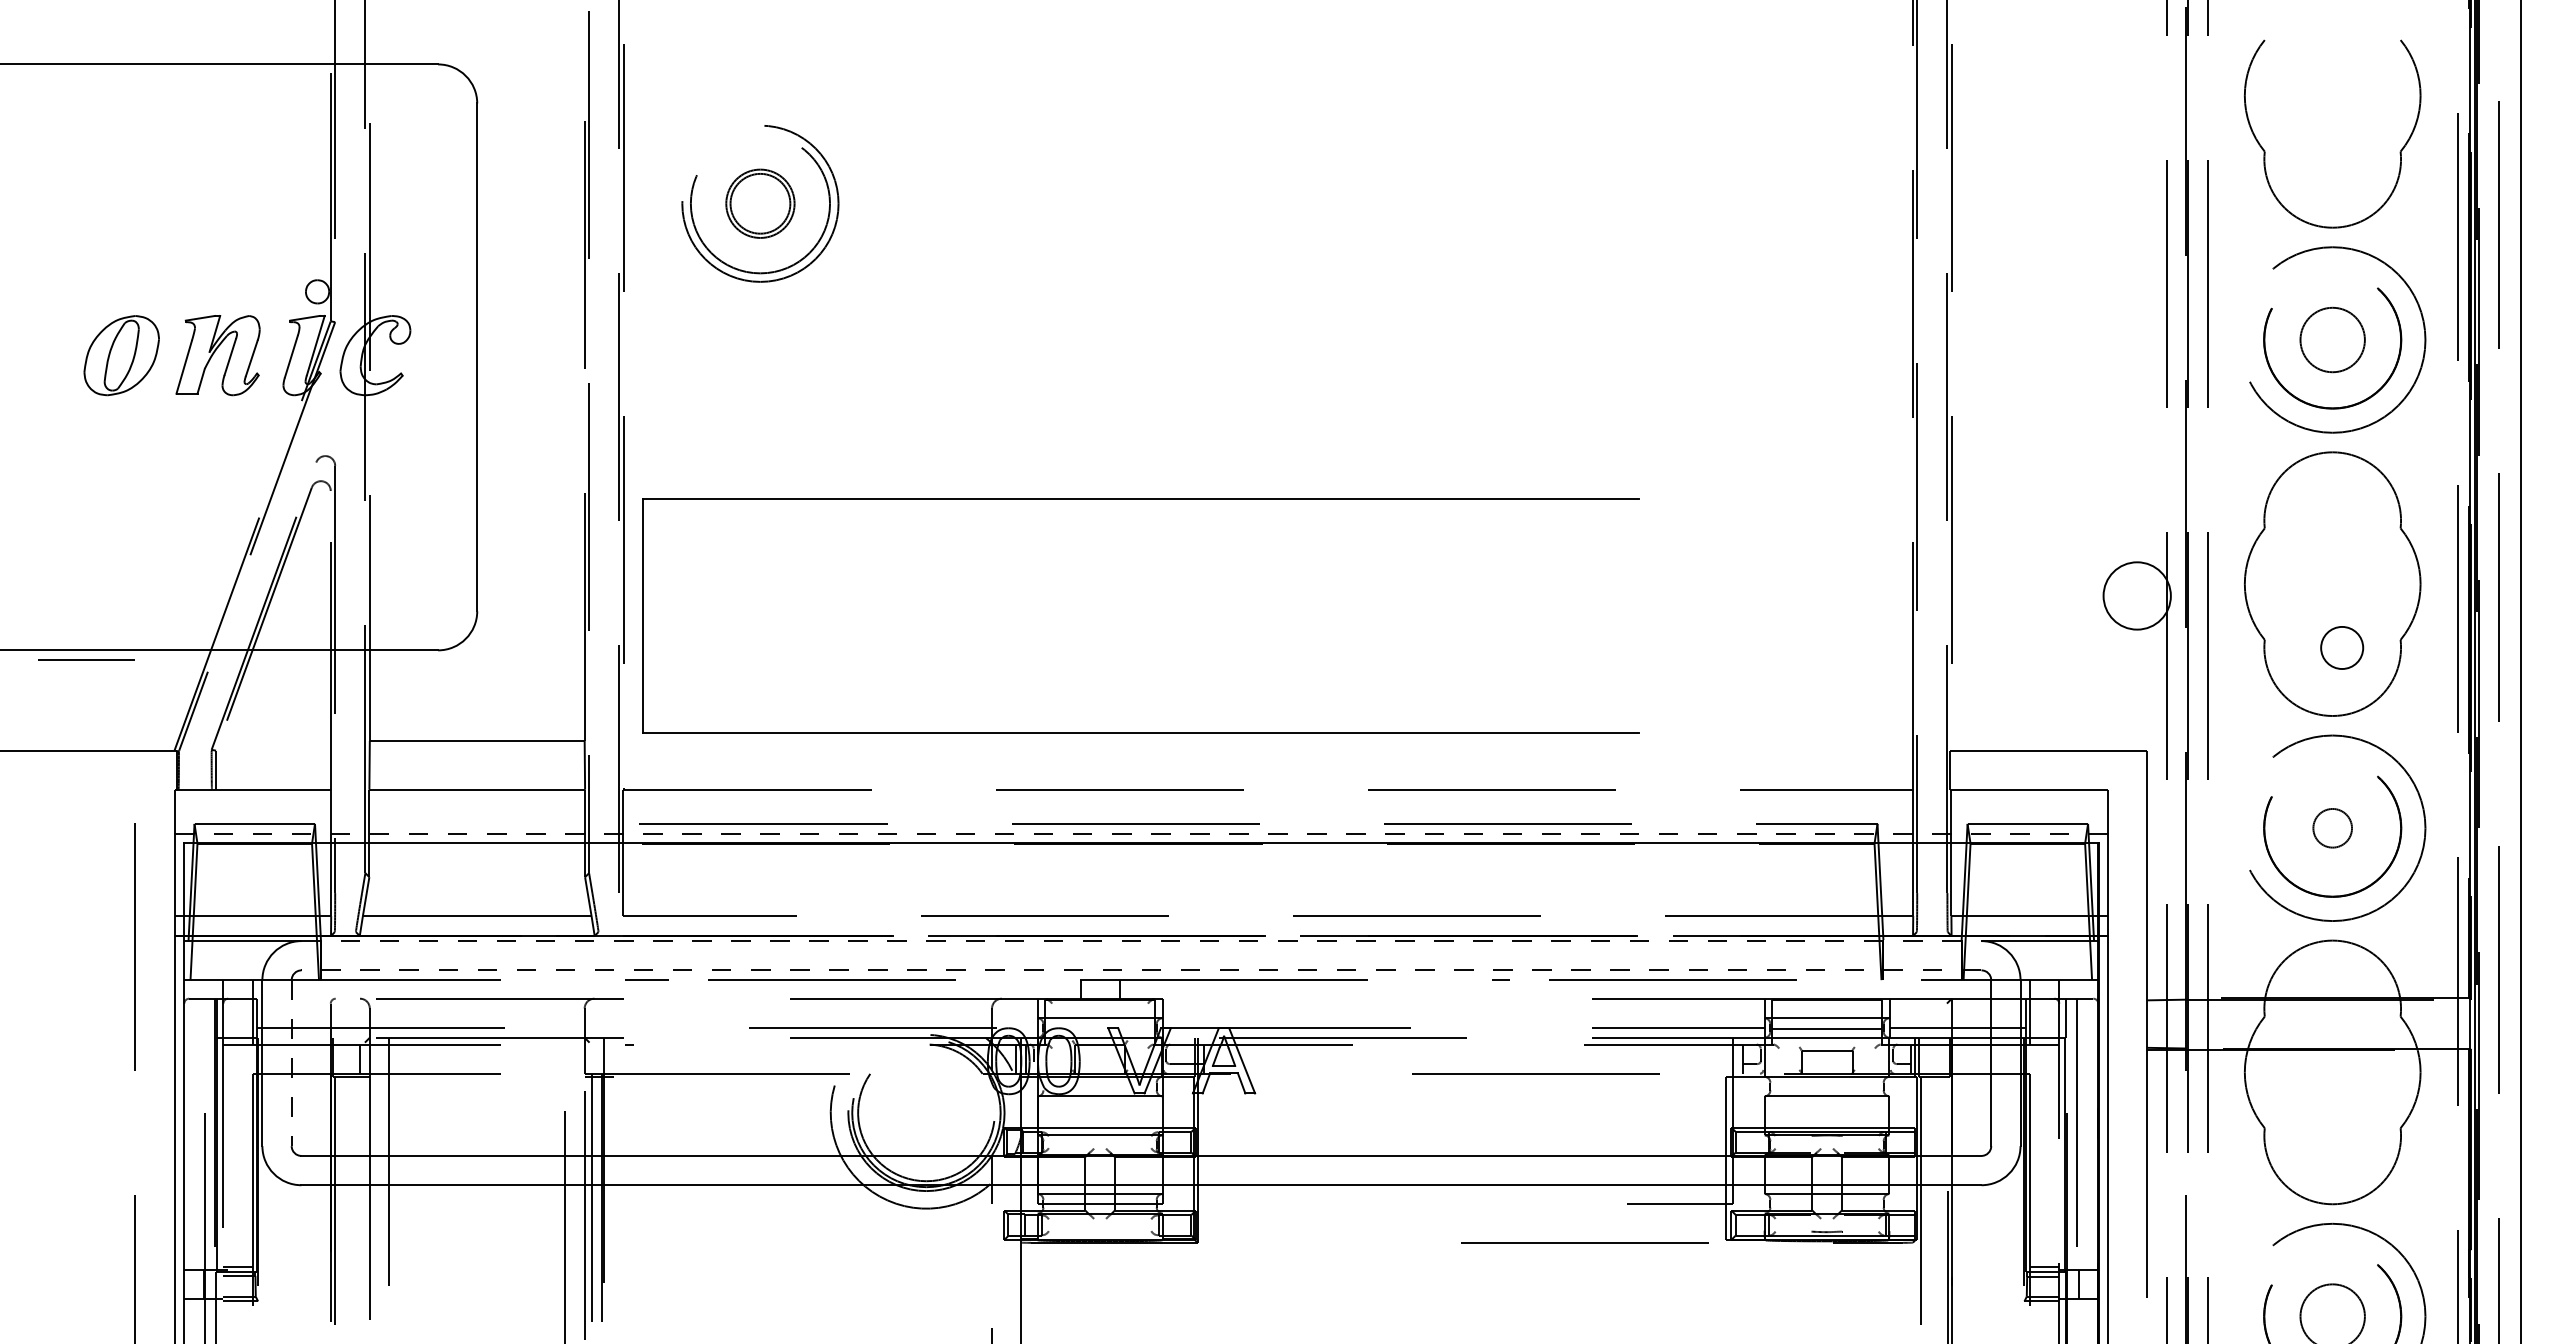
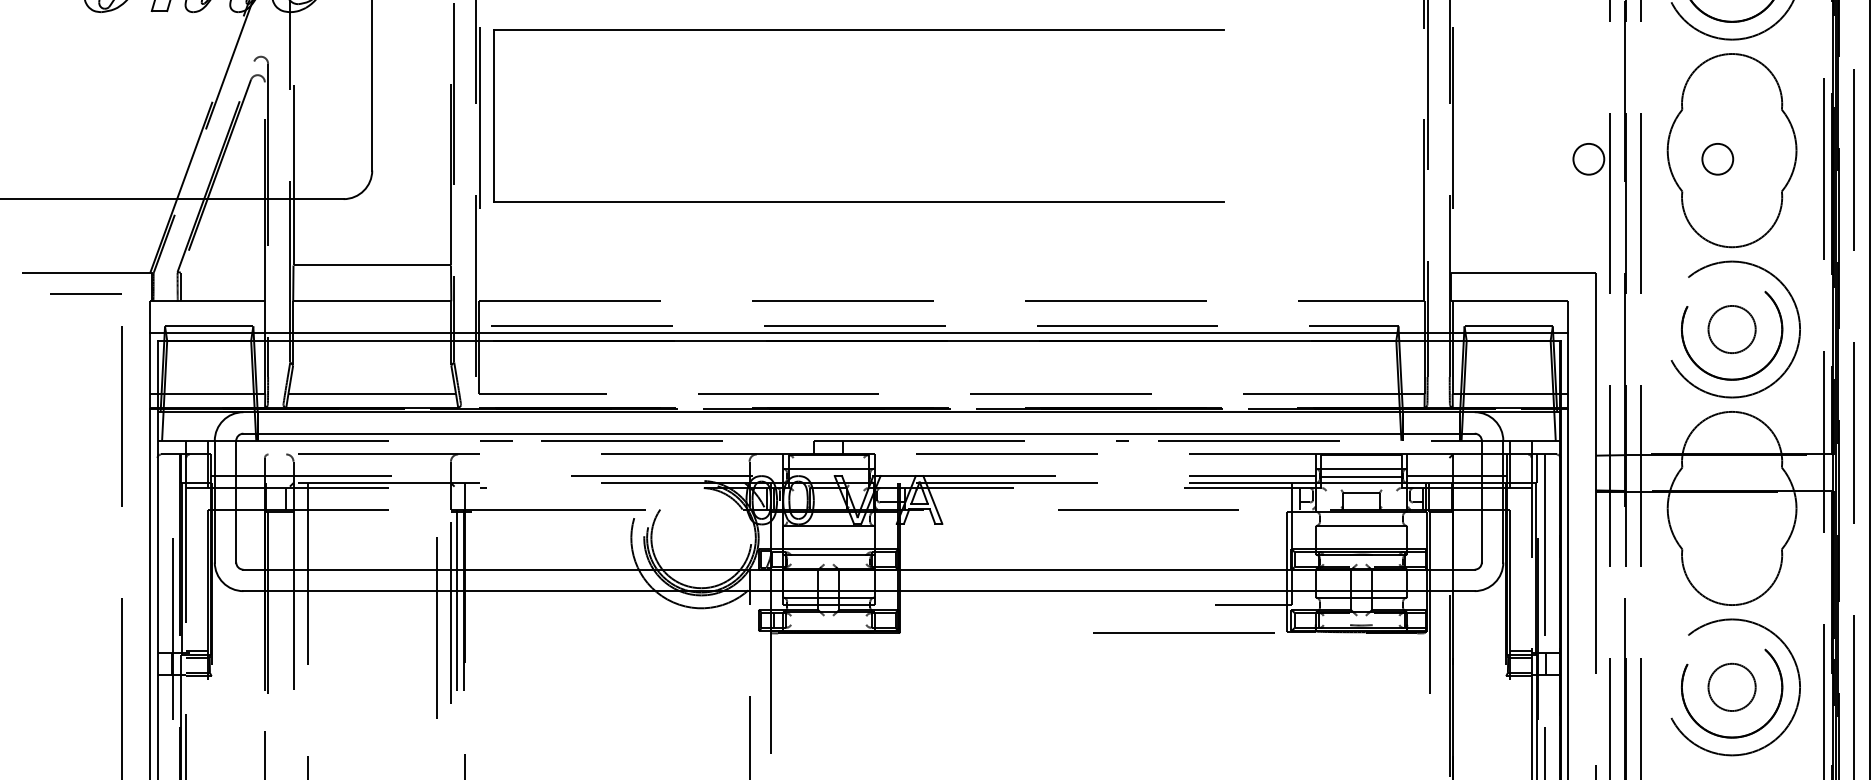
part: (1140, 499) -> (858, 30), moved
circle: (2137, 595) -> (1589, 158), size x0.62
circle: (2342, 647) -> (1718, 158), moved
line: (86, 659) -> (85, 293), moved
circle: (2332, 828) -> (1731, 329), size x1.67
line: (1141, 833) -> (859, 333), dashed -> solid
line: (1141, 941) -> (859, 412), dashed -> solid
line: (1140, 970) -> (858, 433), dashed -> solid
line: (1342, 998) -> (1006, 454), added
line: (291, 1063) -> (236, 501), dashed -> solid

